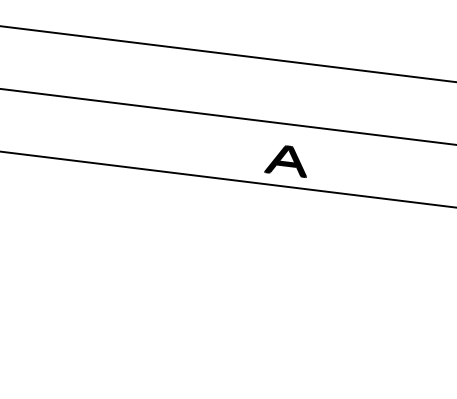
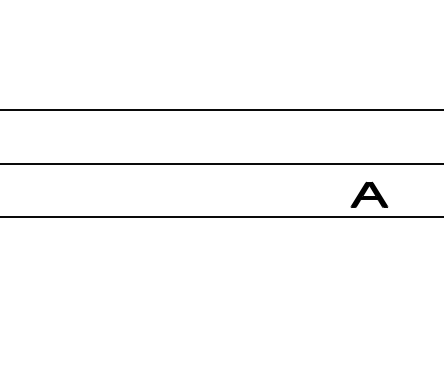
part: (287, 160) -> (369, 194), moved

